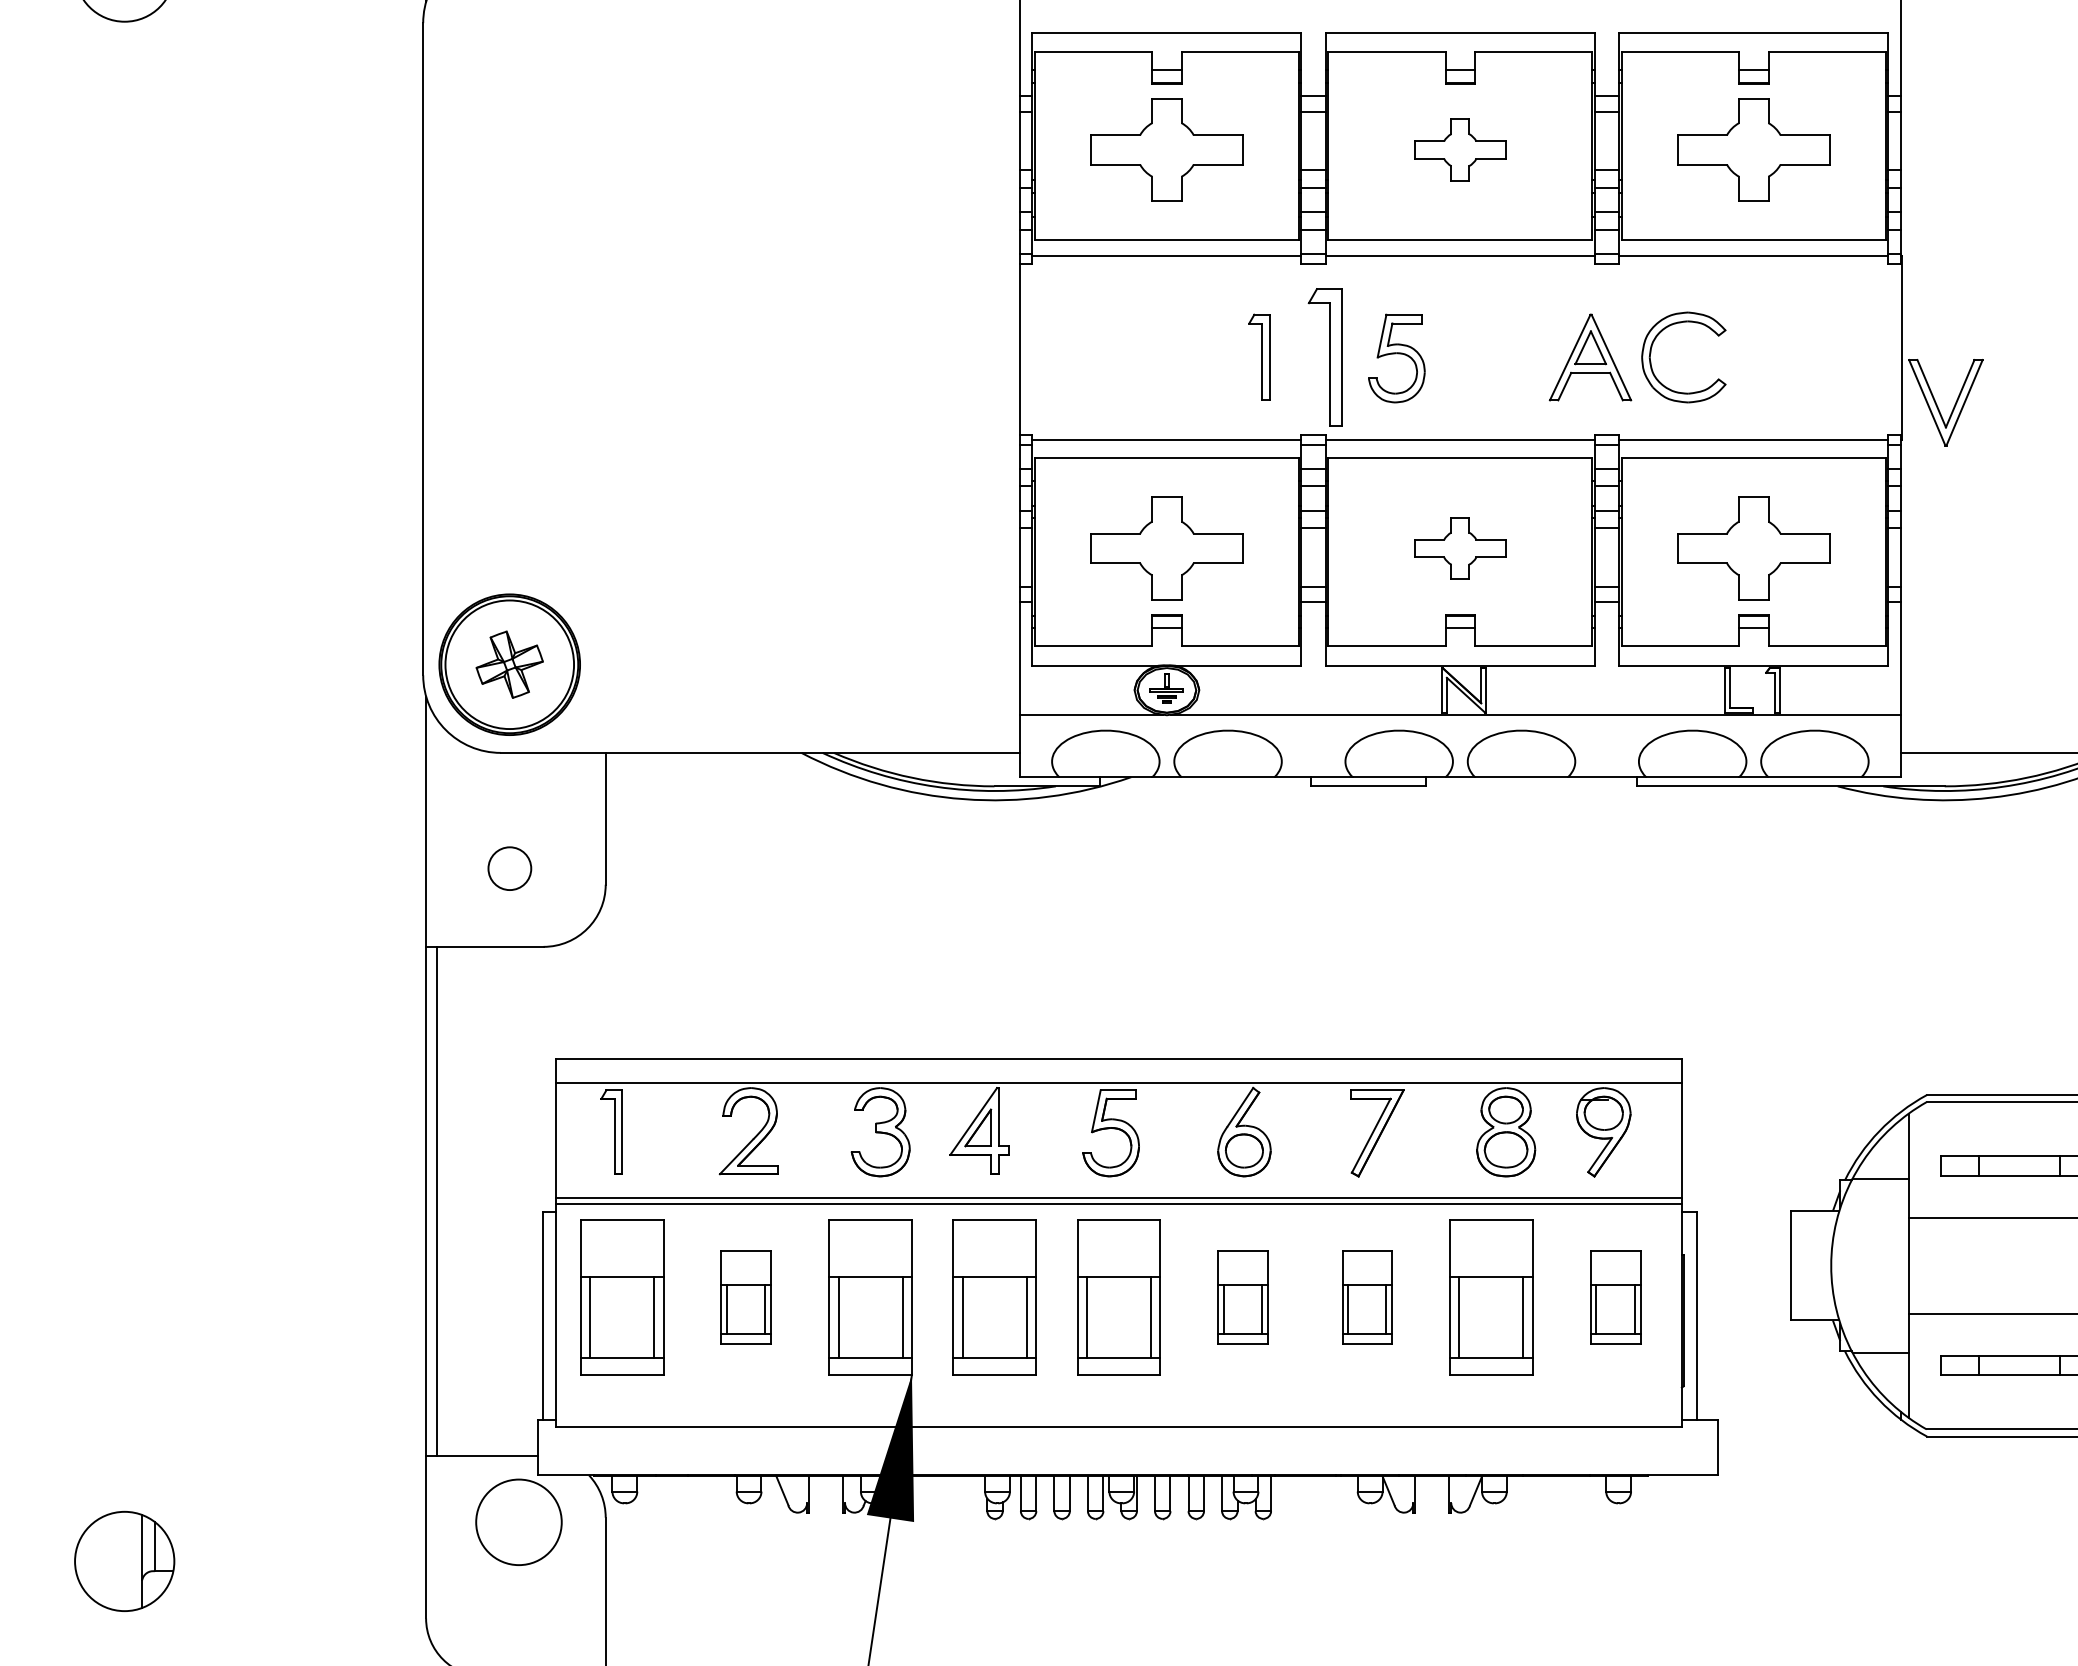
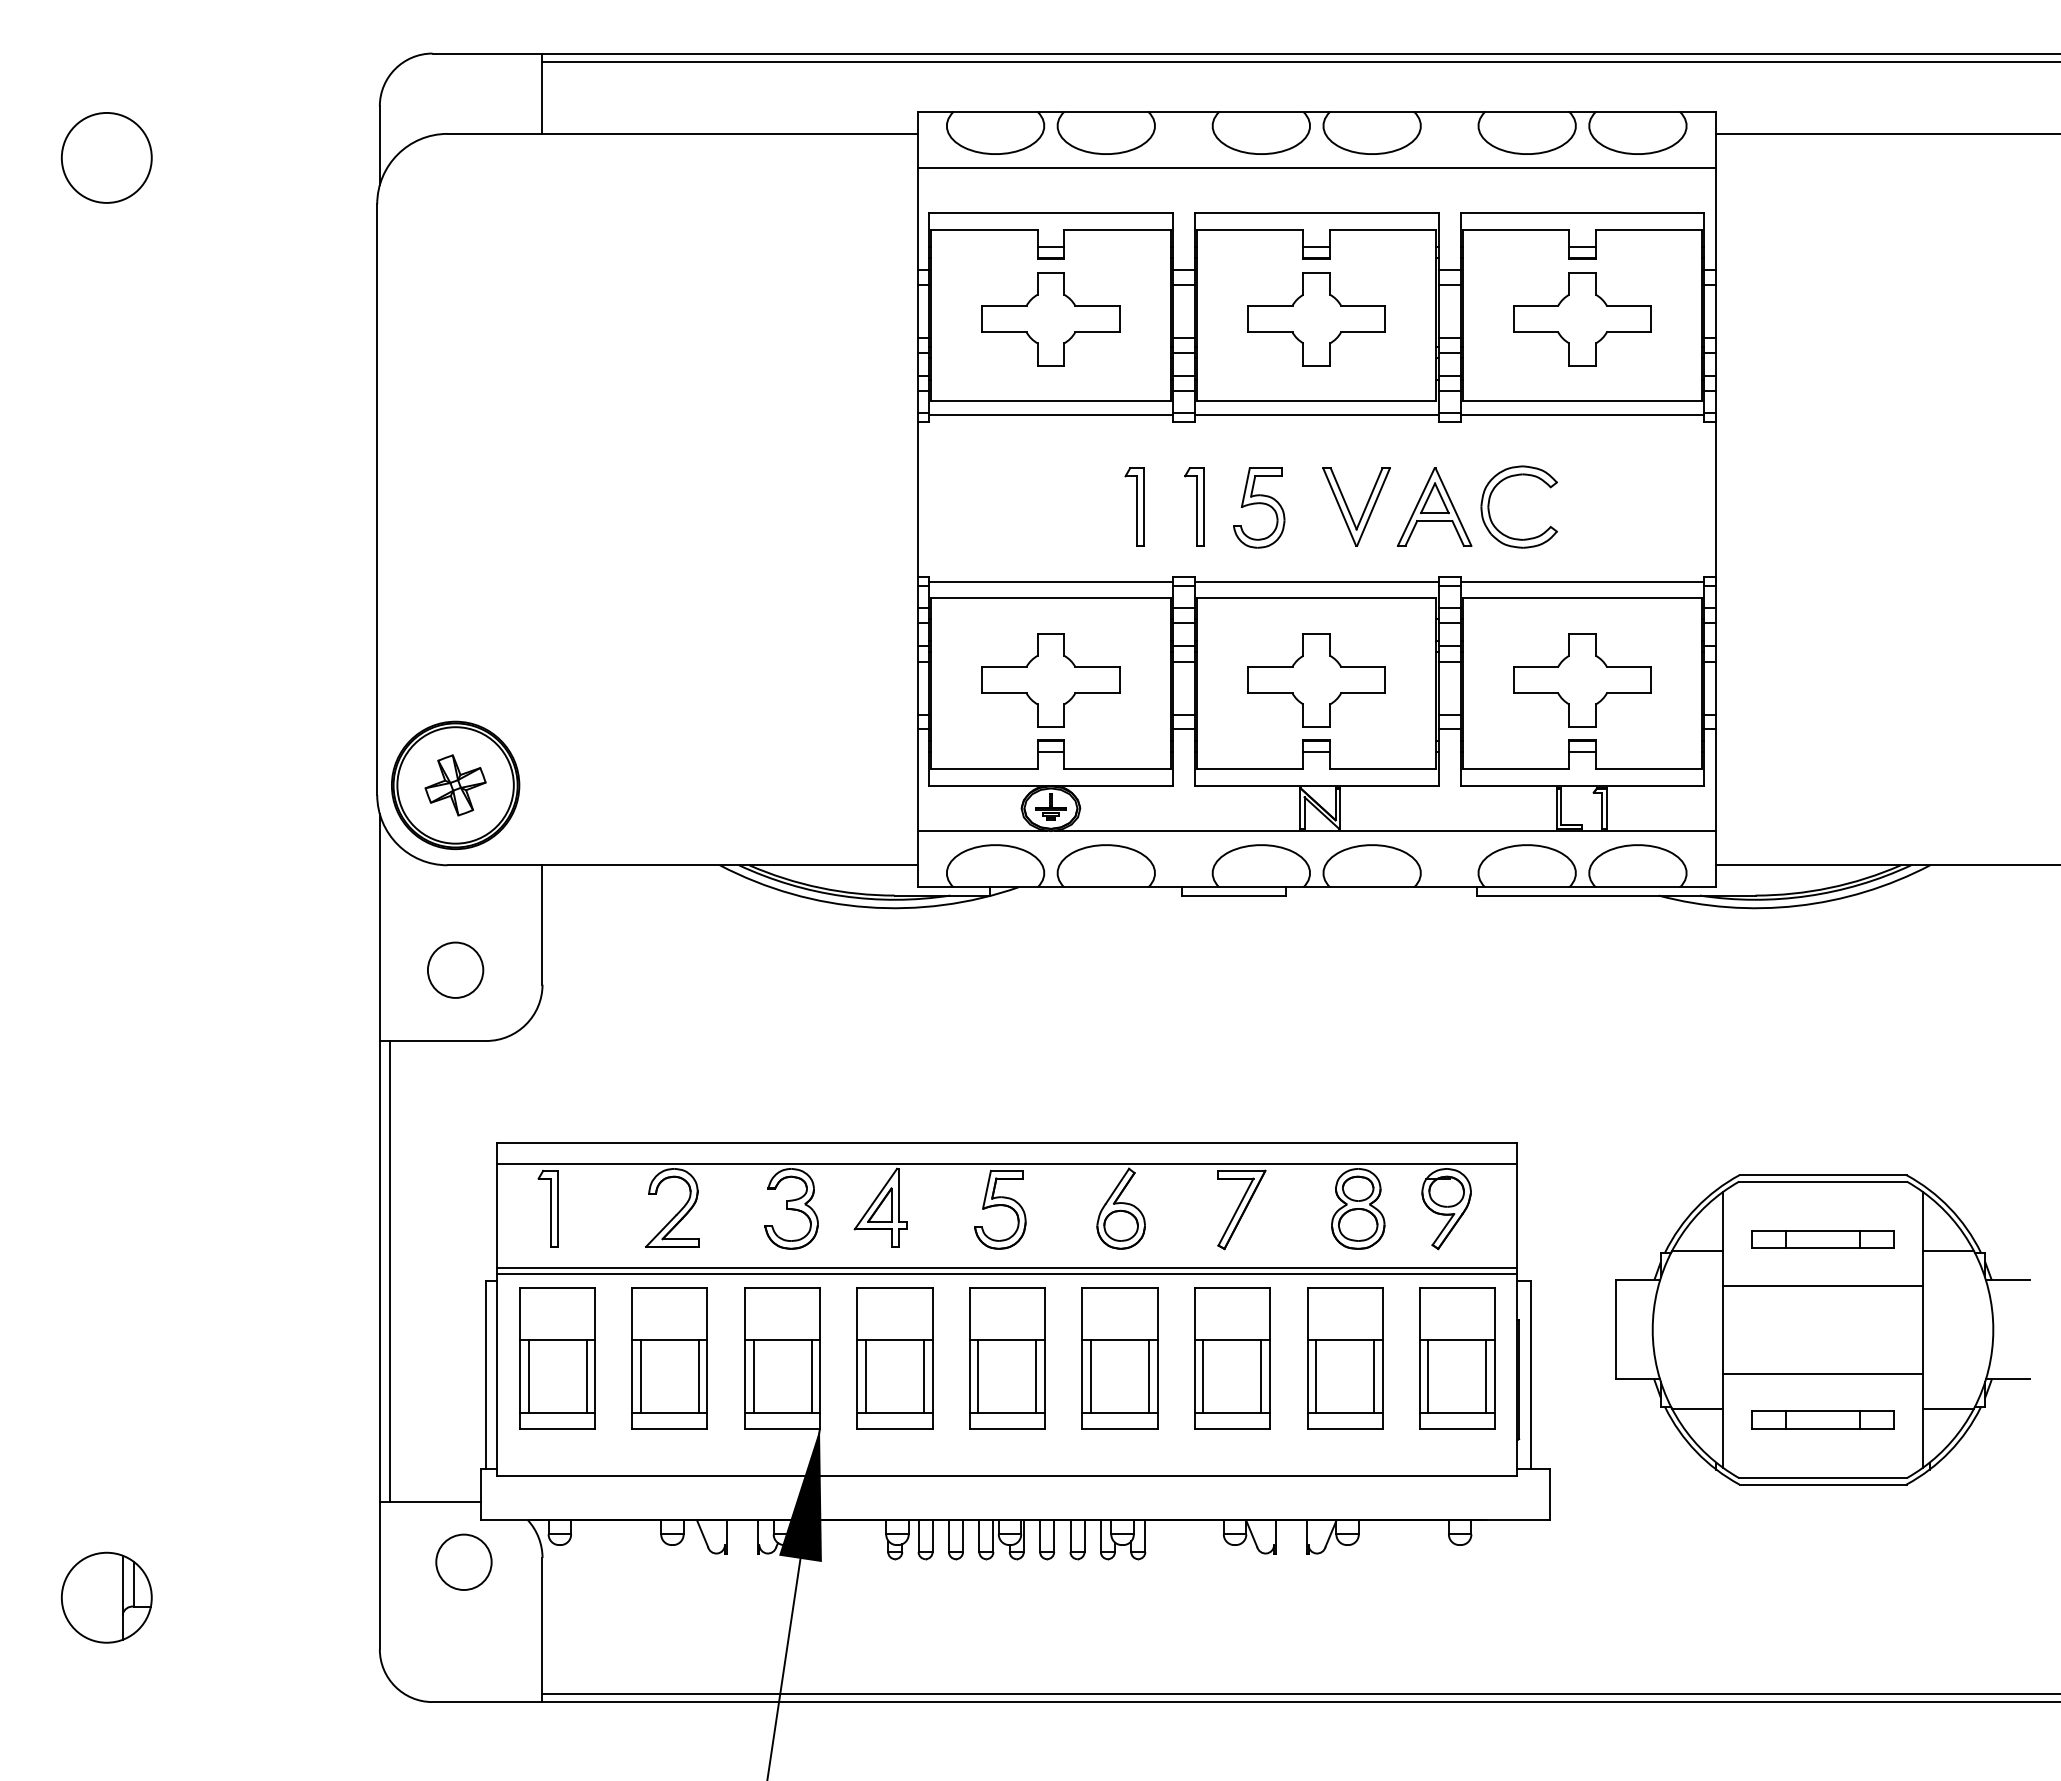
part: (1460, 150) -> (1316, 319), size x1.67
part: (1325, 356) -> (1194, 506), size x0.62
part: (1938, 405) -> (1349, 509), moved
part: (1460, 548) -> (1316, 680), size x1.67
circle: (509, 867) -> (455, 969), size x1.43
part: (745, 1297) -> (669, 1358), size x1.67
part: (1242, 1297) -> (1119, 1358), size x1.67
part: (1367, 1297) -> (1232, 1358), size x1.67
part: (1615, 1297) -> (1457, 1358), size x1.67
circle: (518, 1521) -> (463, 1561), size x0.71

